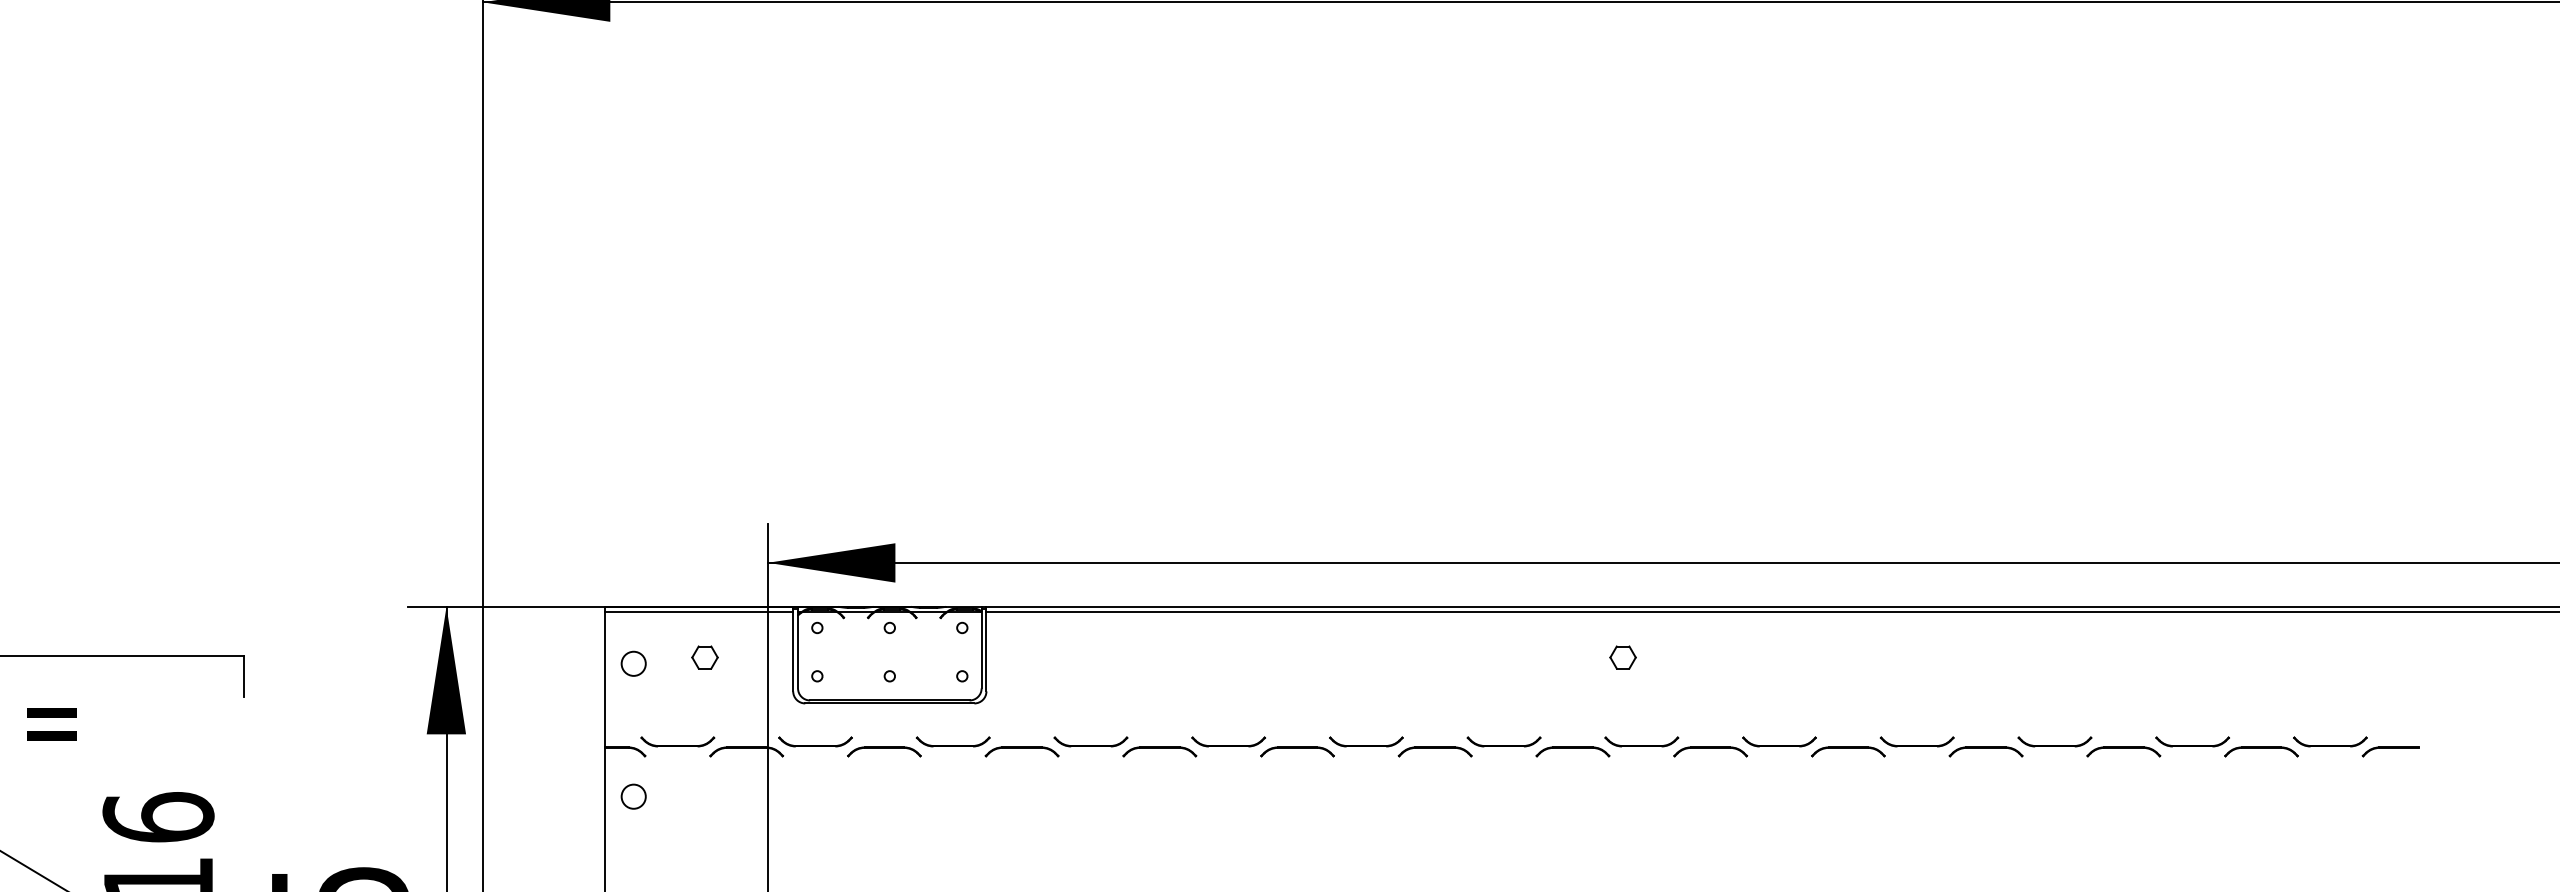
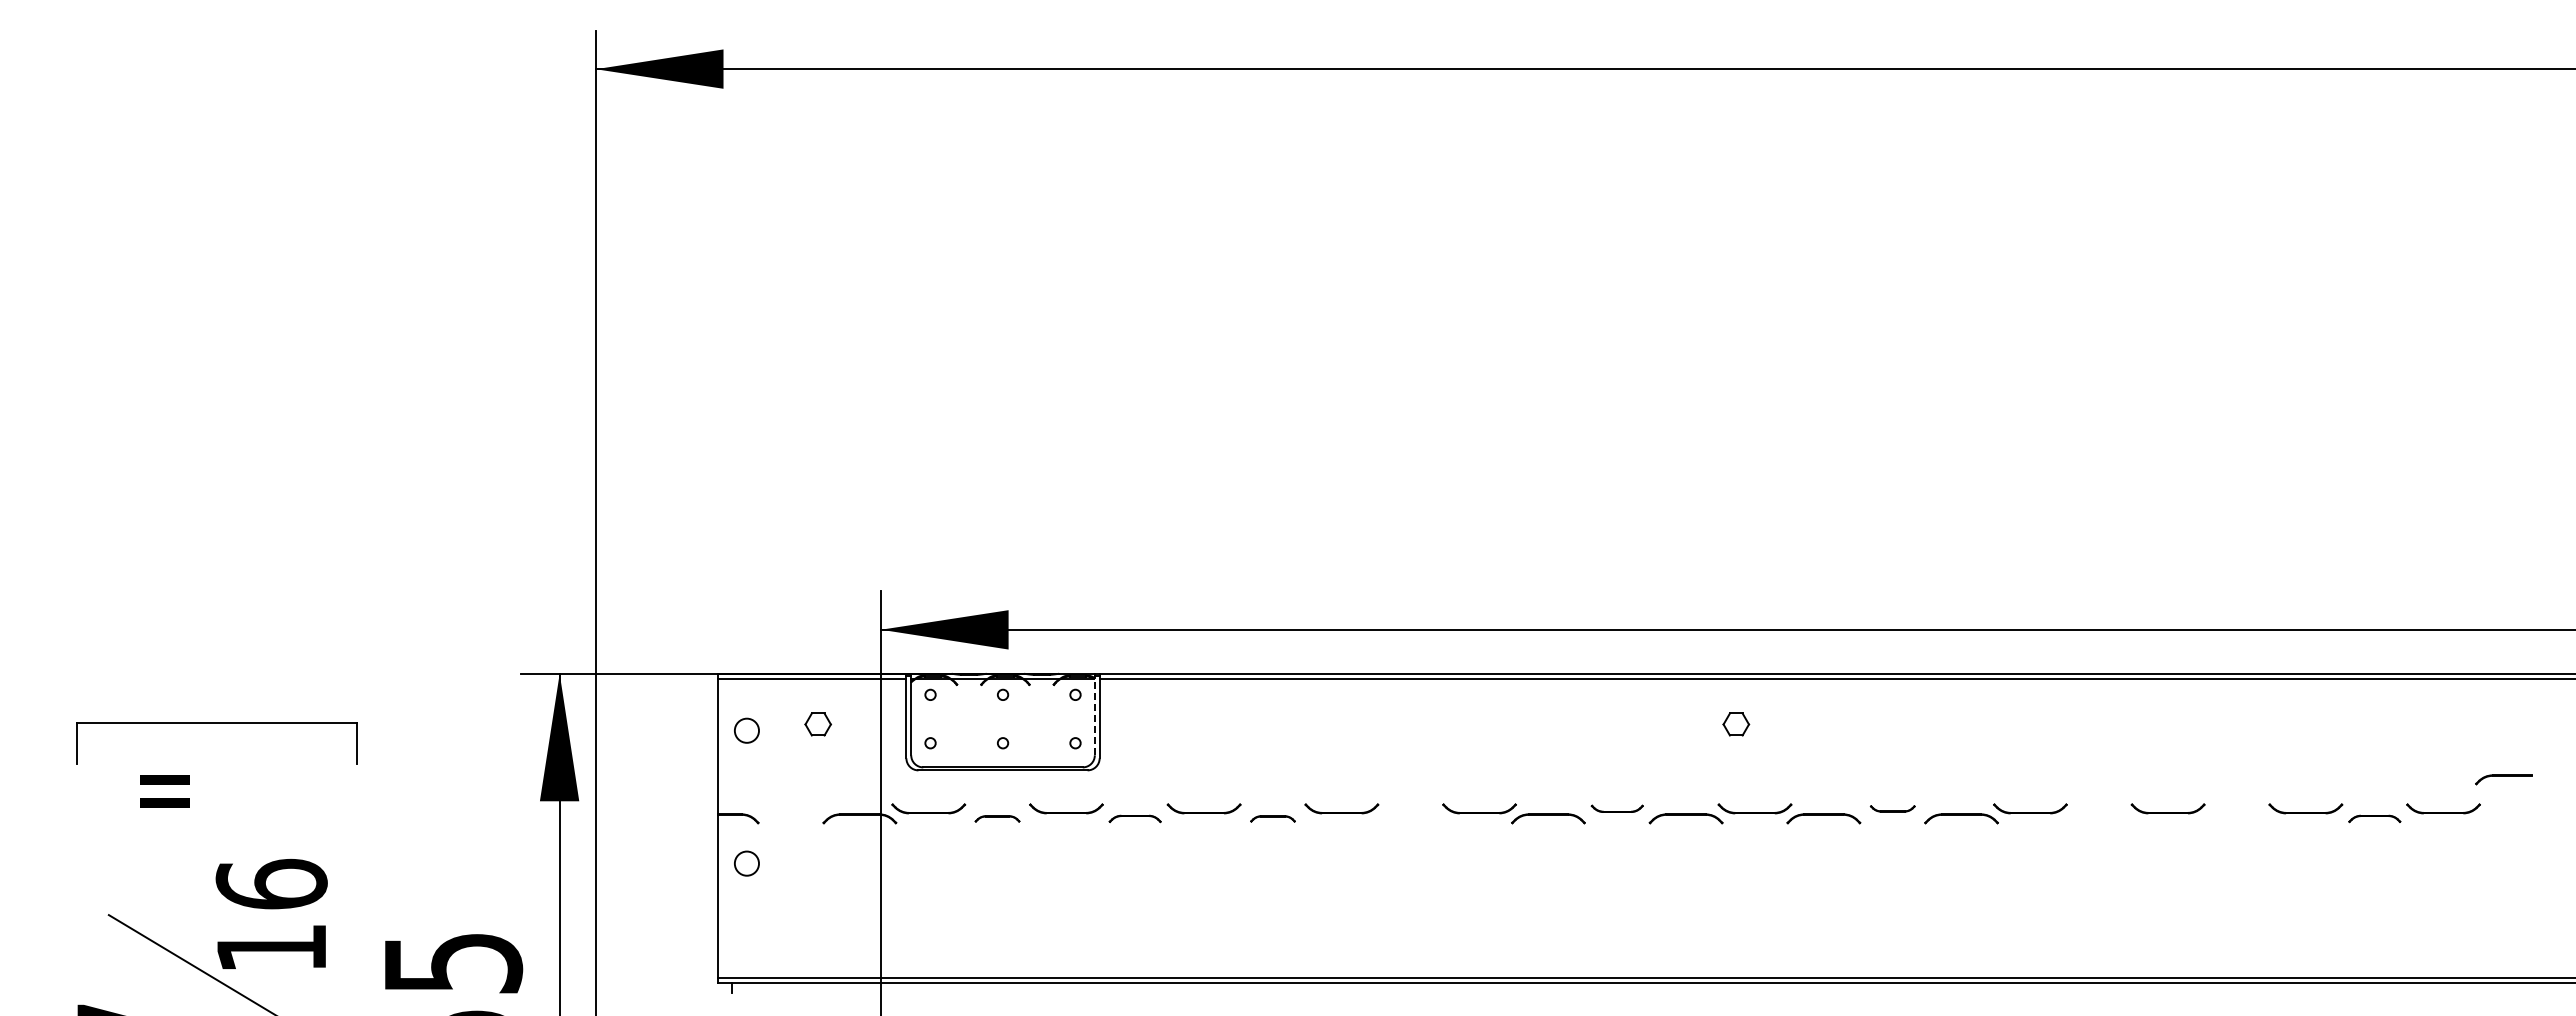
line: (981, 649) -> (1094, 716), solid -> dashed
part: (677, 741) -> (790, 808), removed
part: (1504, 741) -> (1617, 808), size x0.7
part: (1779, 741) -> (1892, 808), size x0.6
part: (884, 751) -> (997, 818), size x0.6
part: (1021, 751) -> (1134, 818), size x0.7
part: (1159, 751) -> (1272, 818), size x0.6
part: (1297, 751) -> (1410, 818), removed
part: (1985, 751) -> (2098, 818), removed
part: (2123, 751) -> (2236, 818), removed
part: (2261, 751) -> (2374, 818), size x0.7
part: (2390, 751) -> (2503, 779), moved

